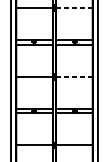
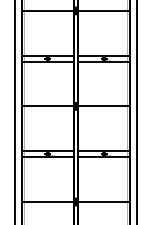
line: (74, 7) -> (104, 10), dashed -> solid
line: (74, 76) -> (104, 106), dashed -> solid

